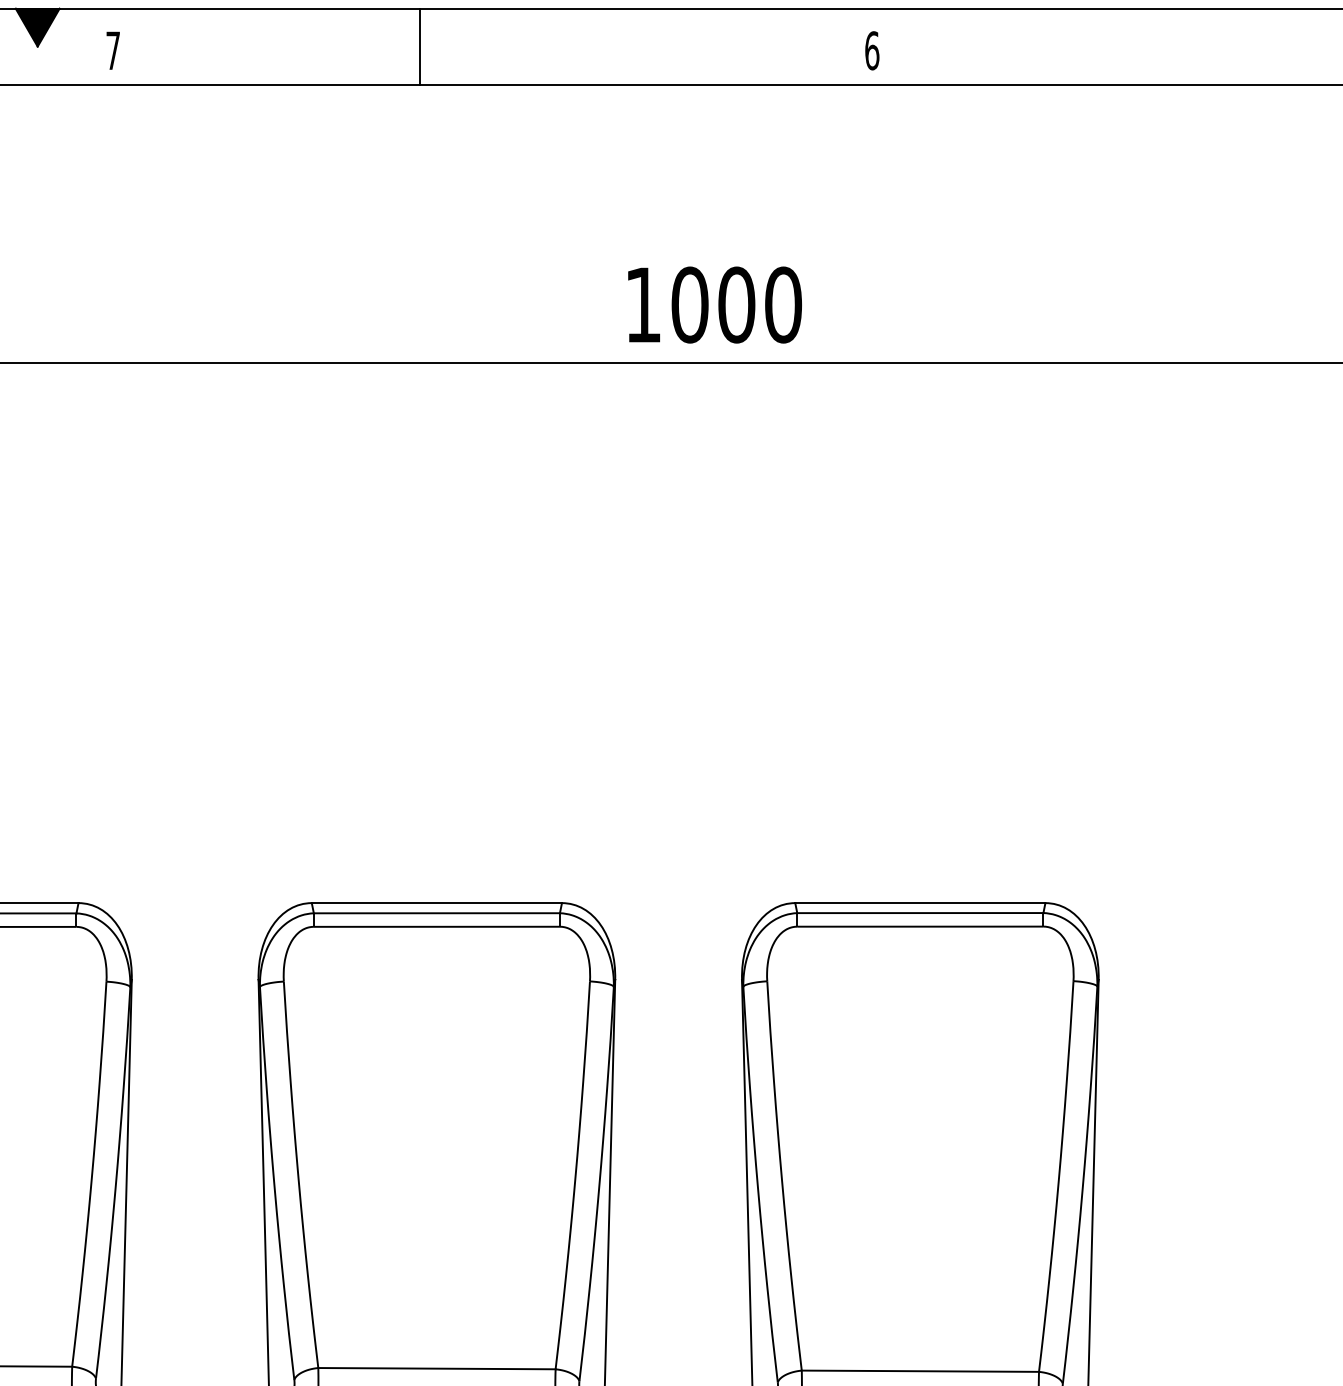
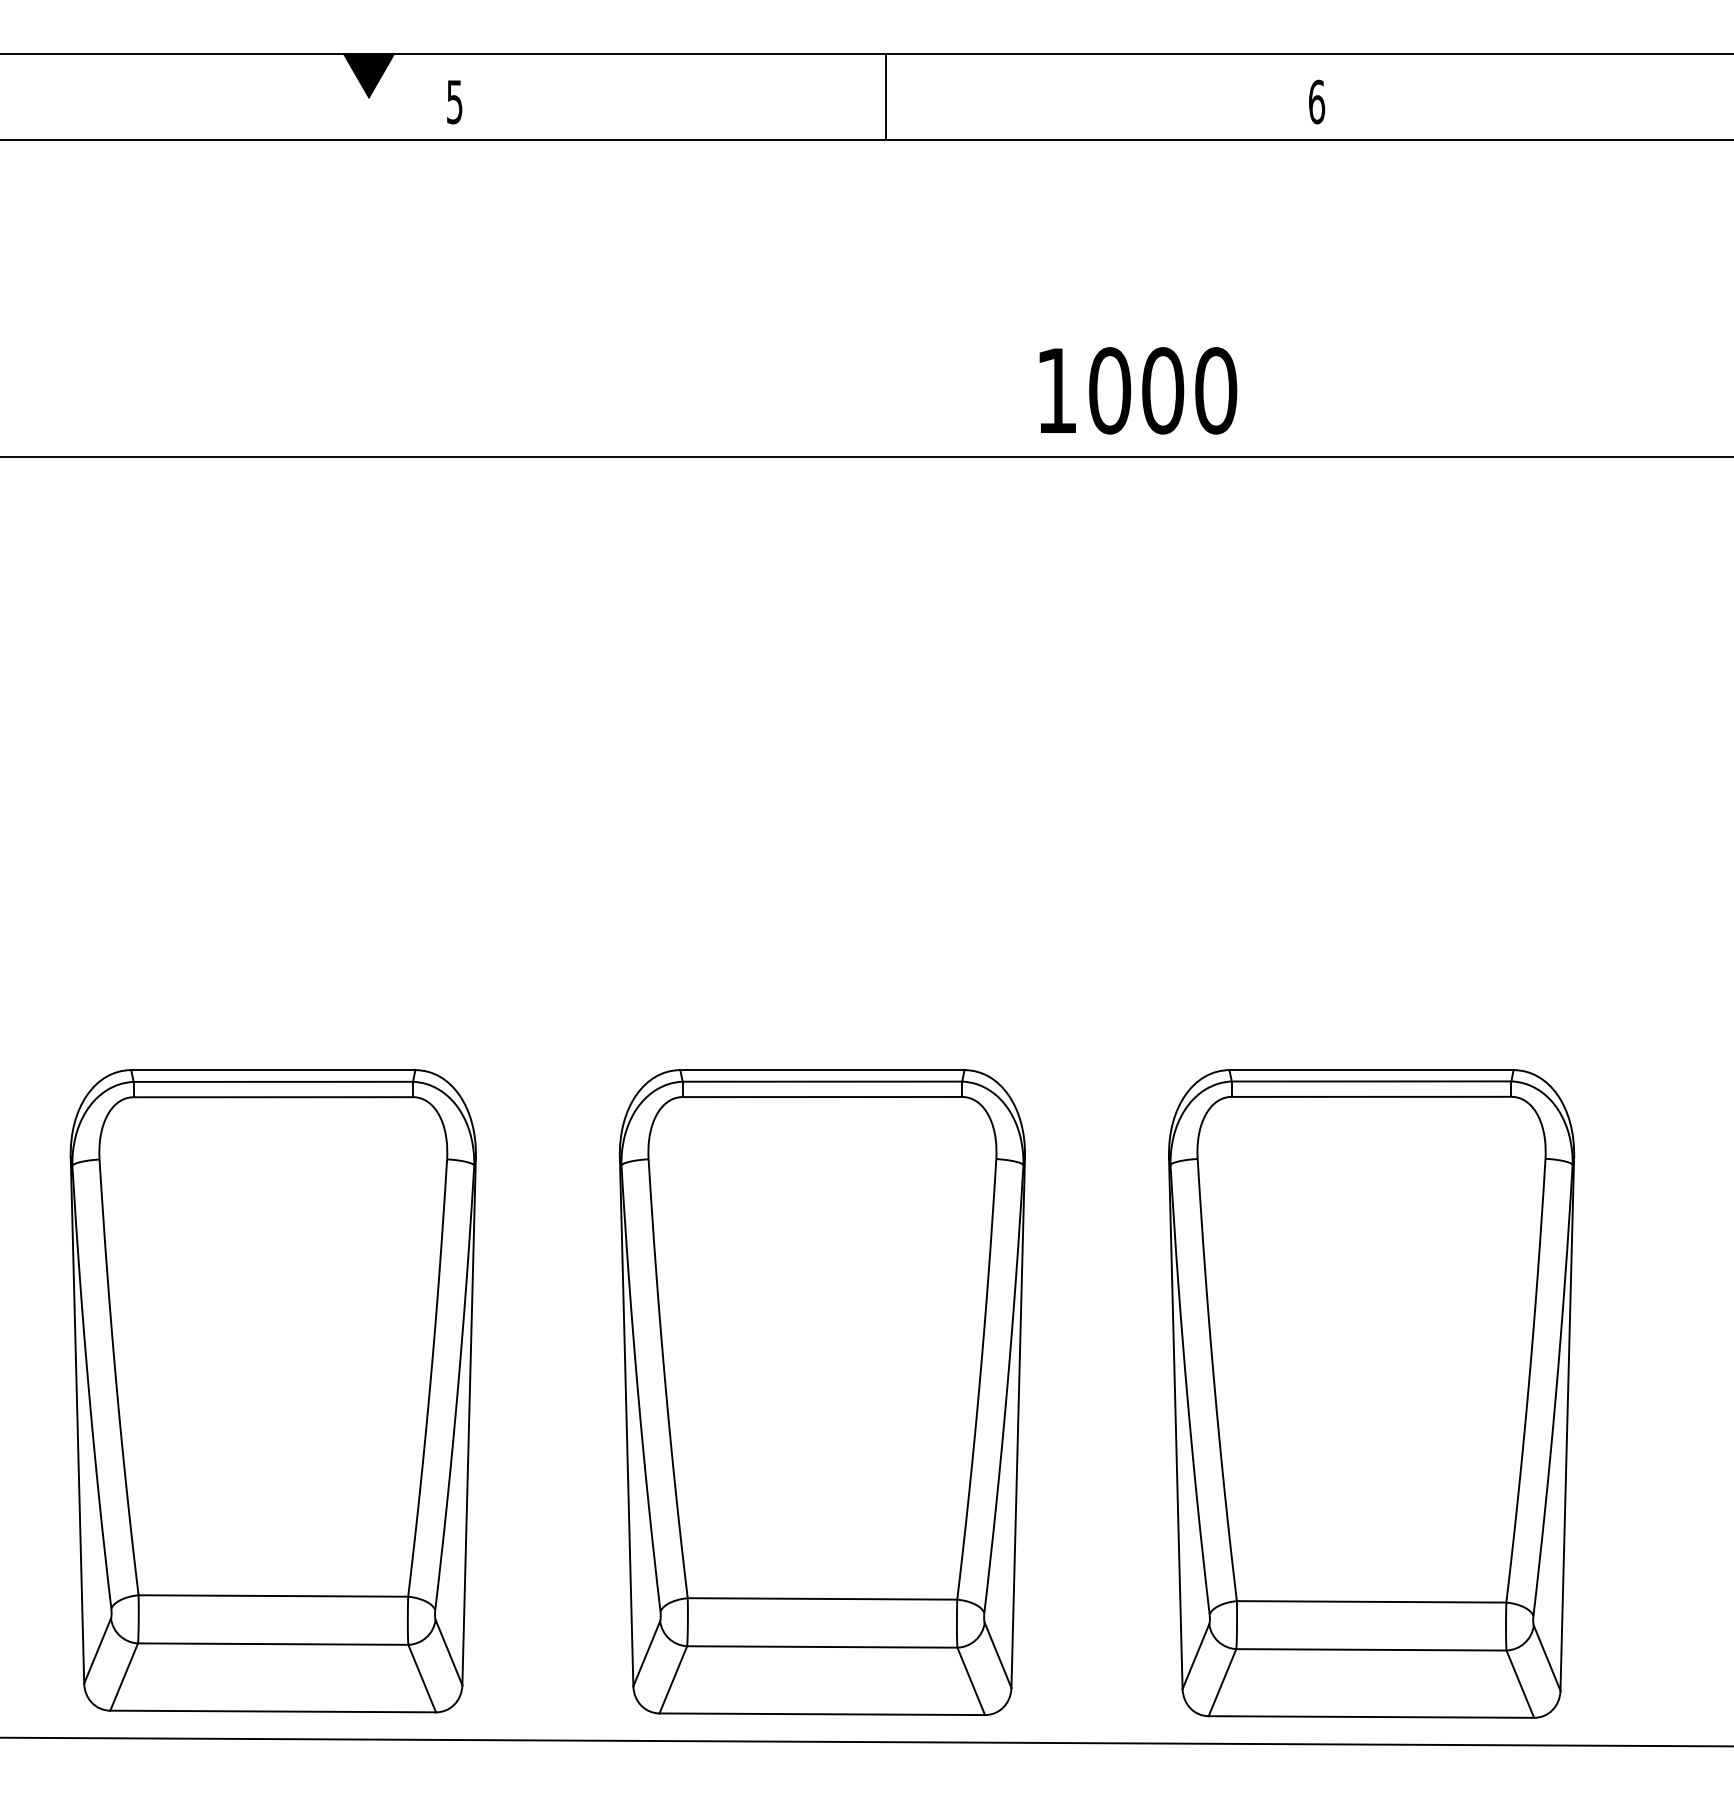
line: (420, 46) -> (886, 97), moved
text: (112, 51) -> (454, 102), 7 -> 5

